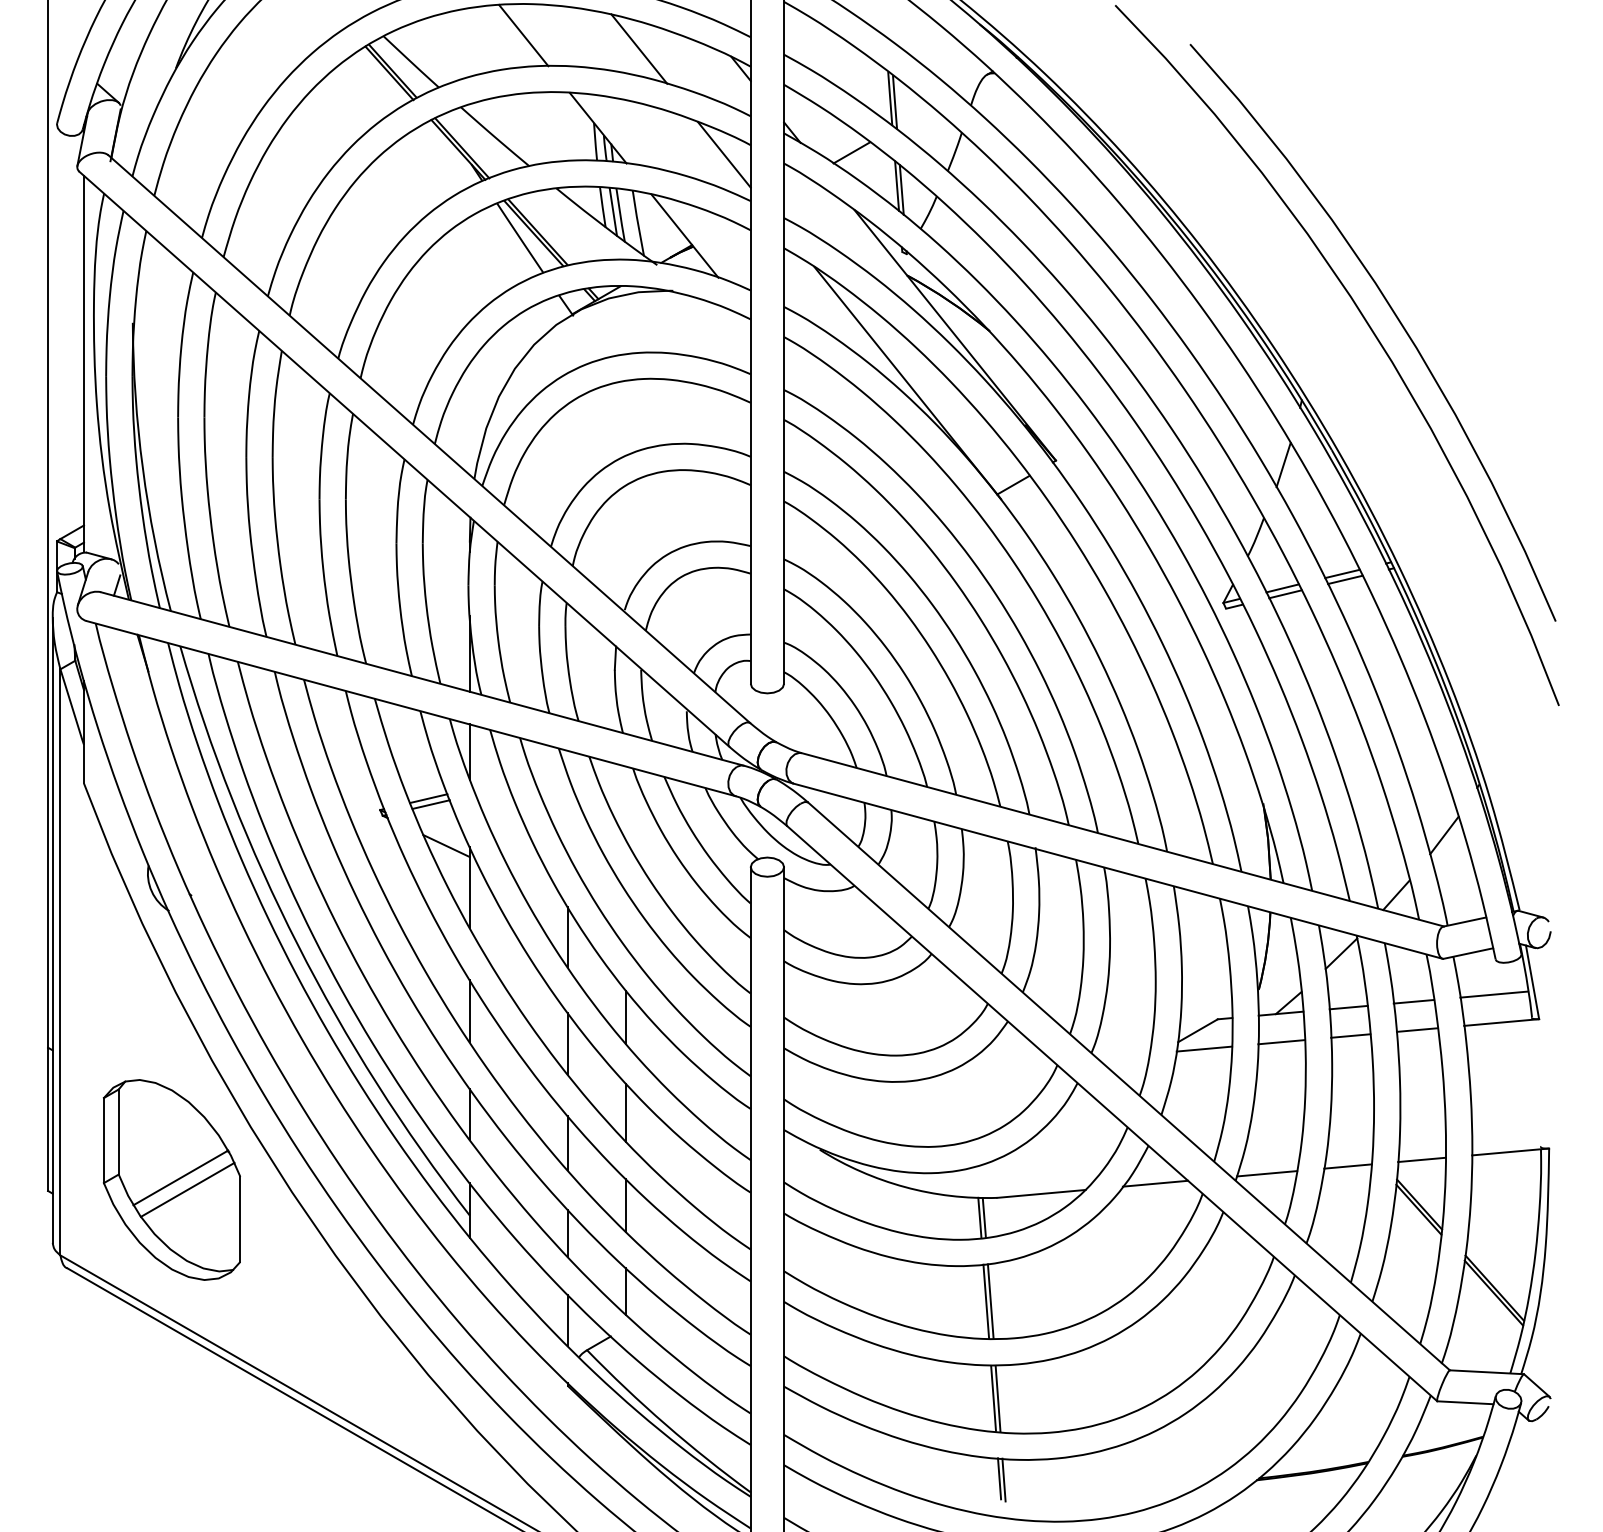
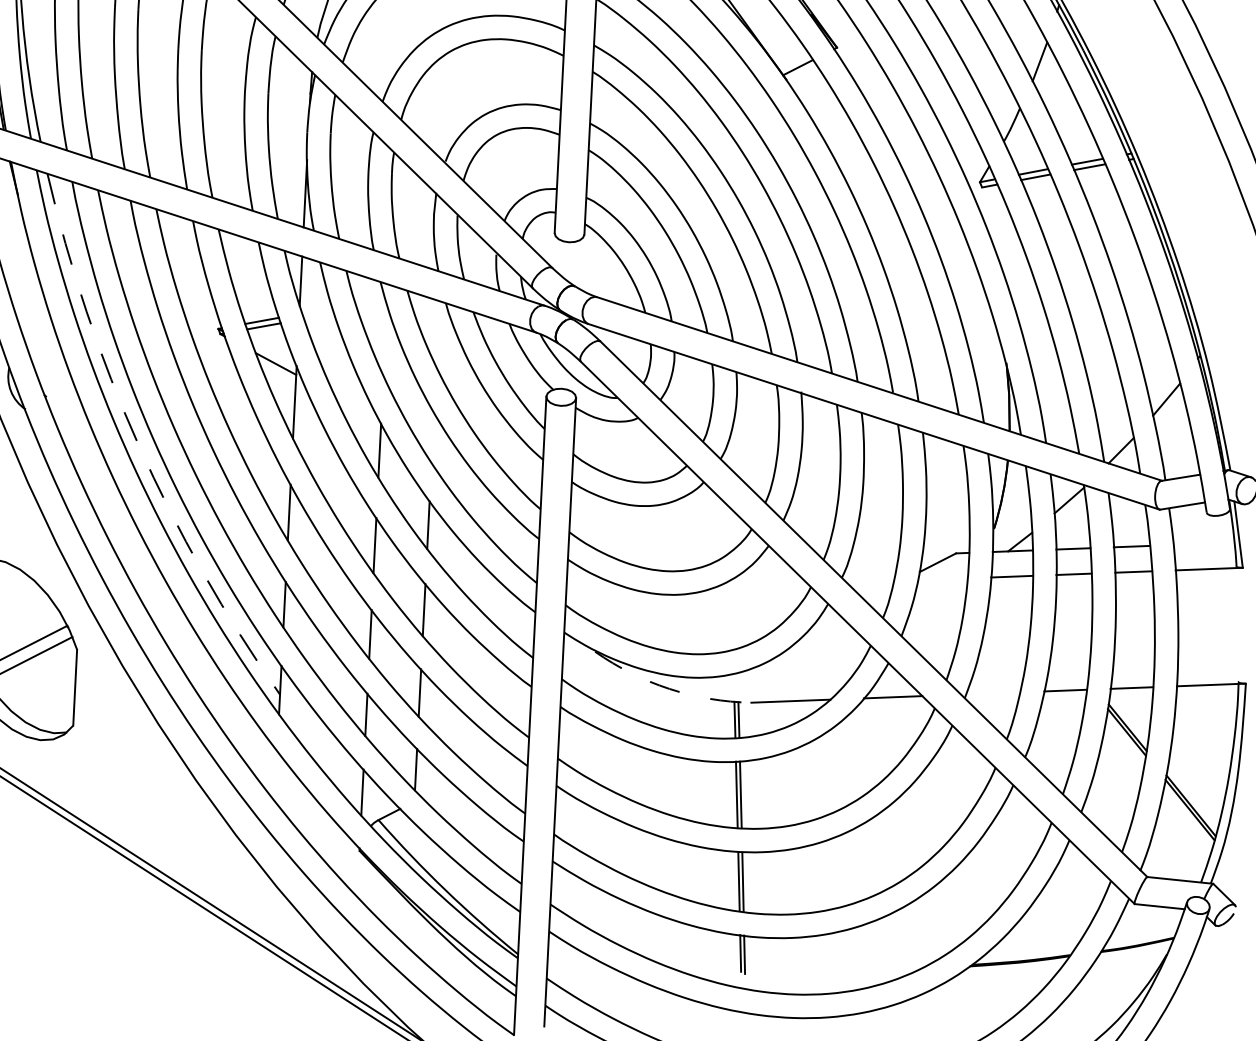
arc: (297, 944) -> (138, 445), solid -> dashed
line: (1494, 994) -> (1204, 543), removed
line: (1204, 1048) -> (942, 578), removed
line: (1266, 1173) -> (992, 693), removed
arc: (904, 1187) -> (669, 689), solid -> dashed

